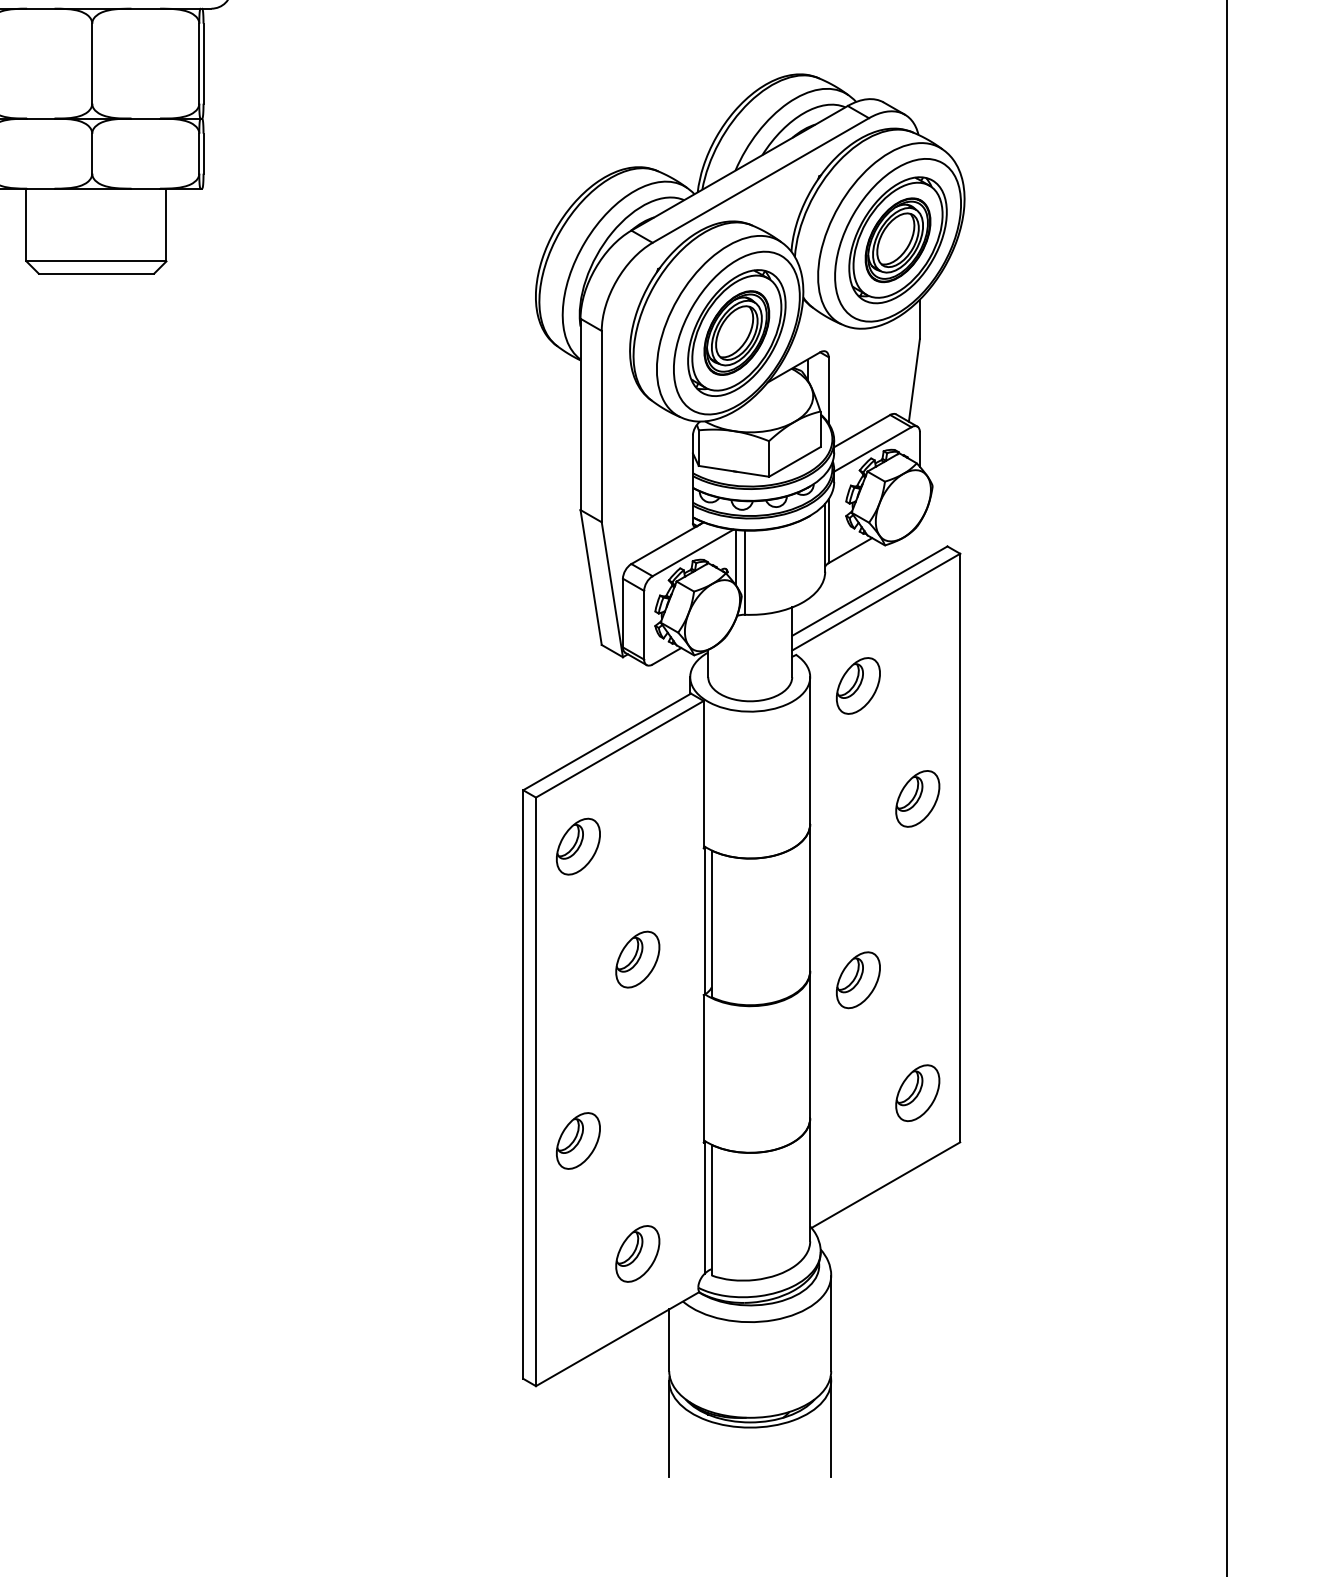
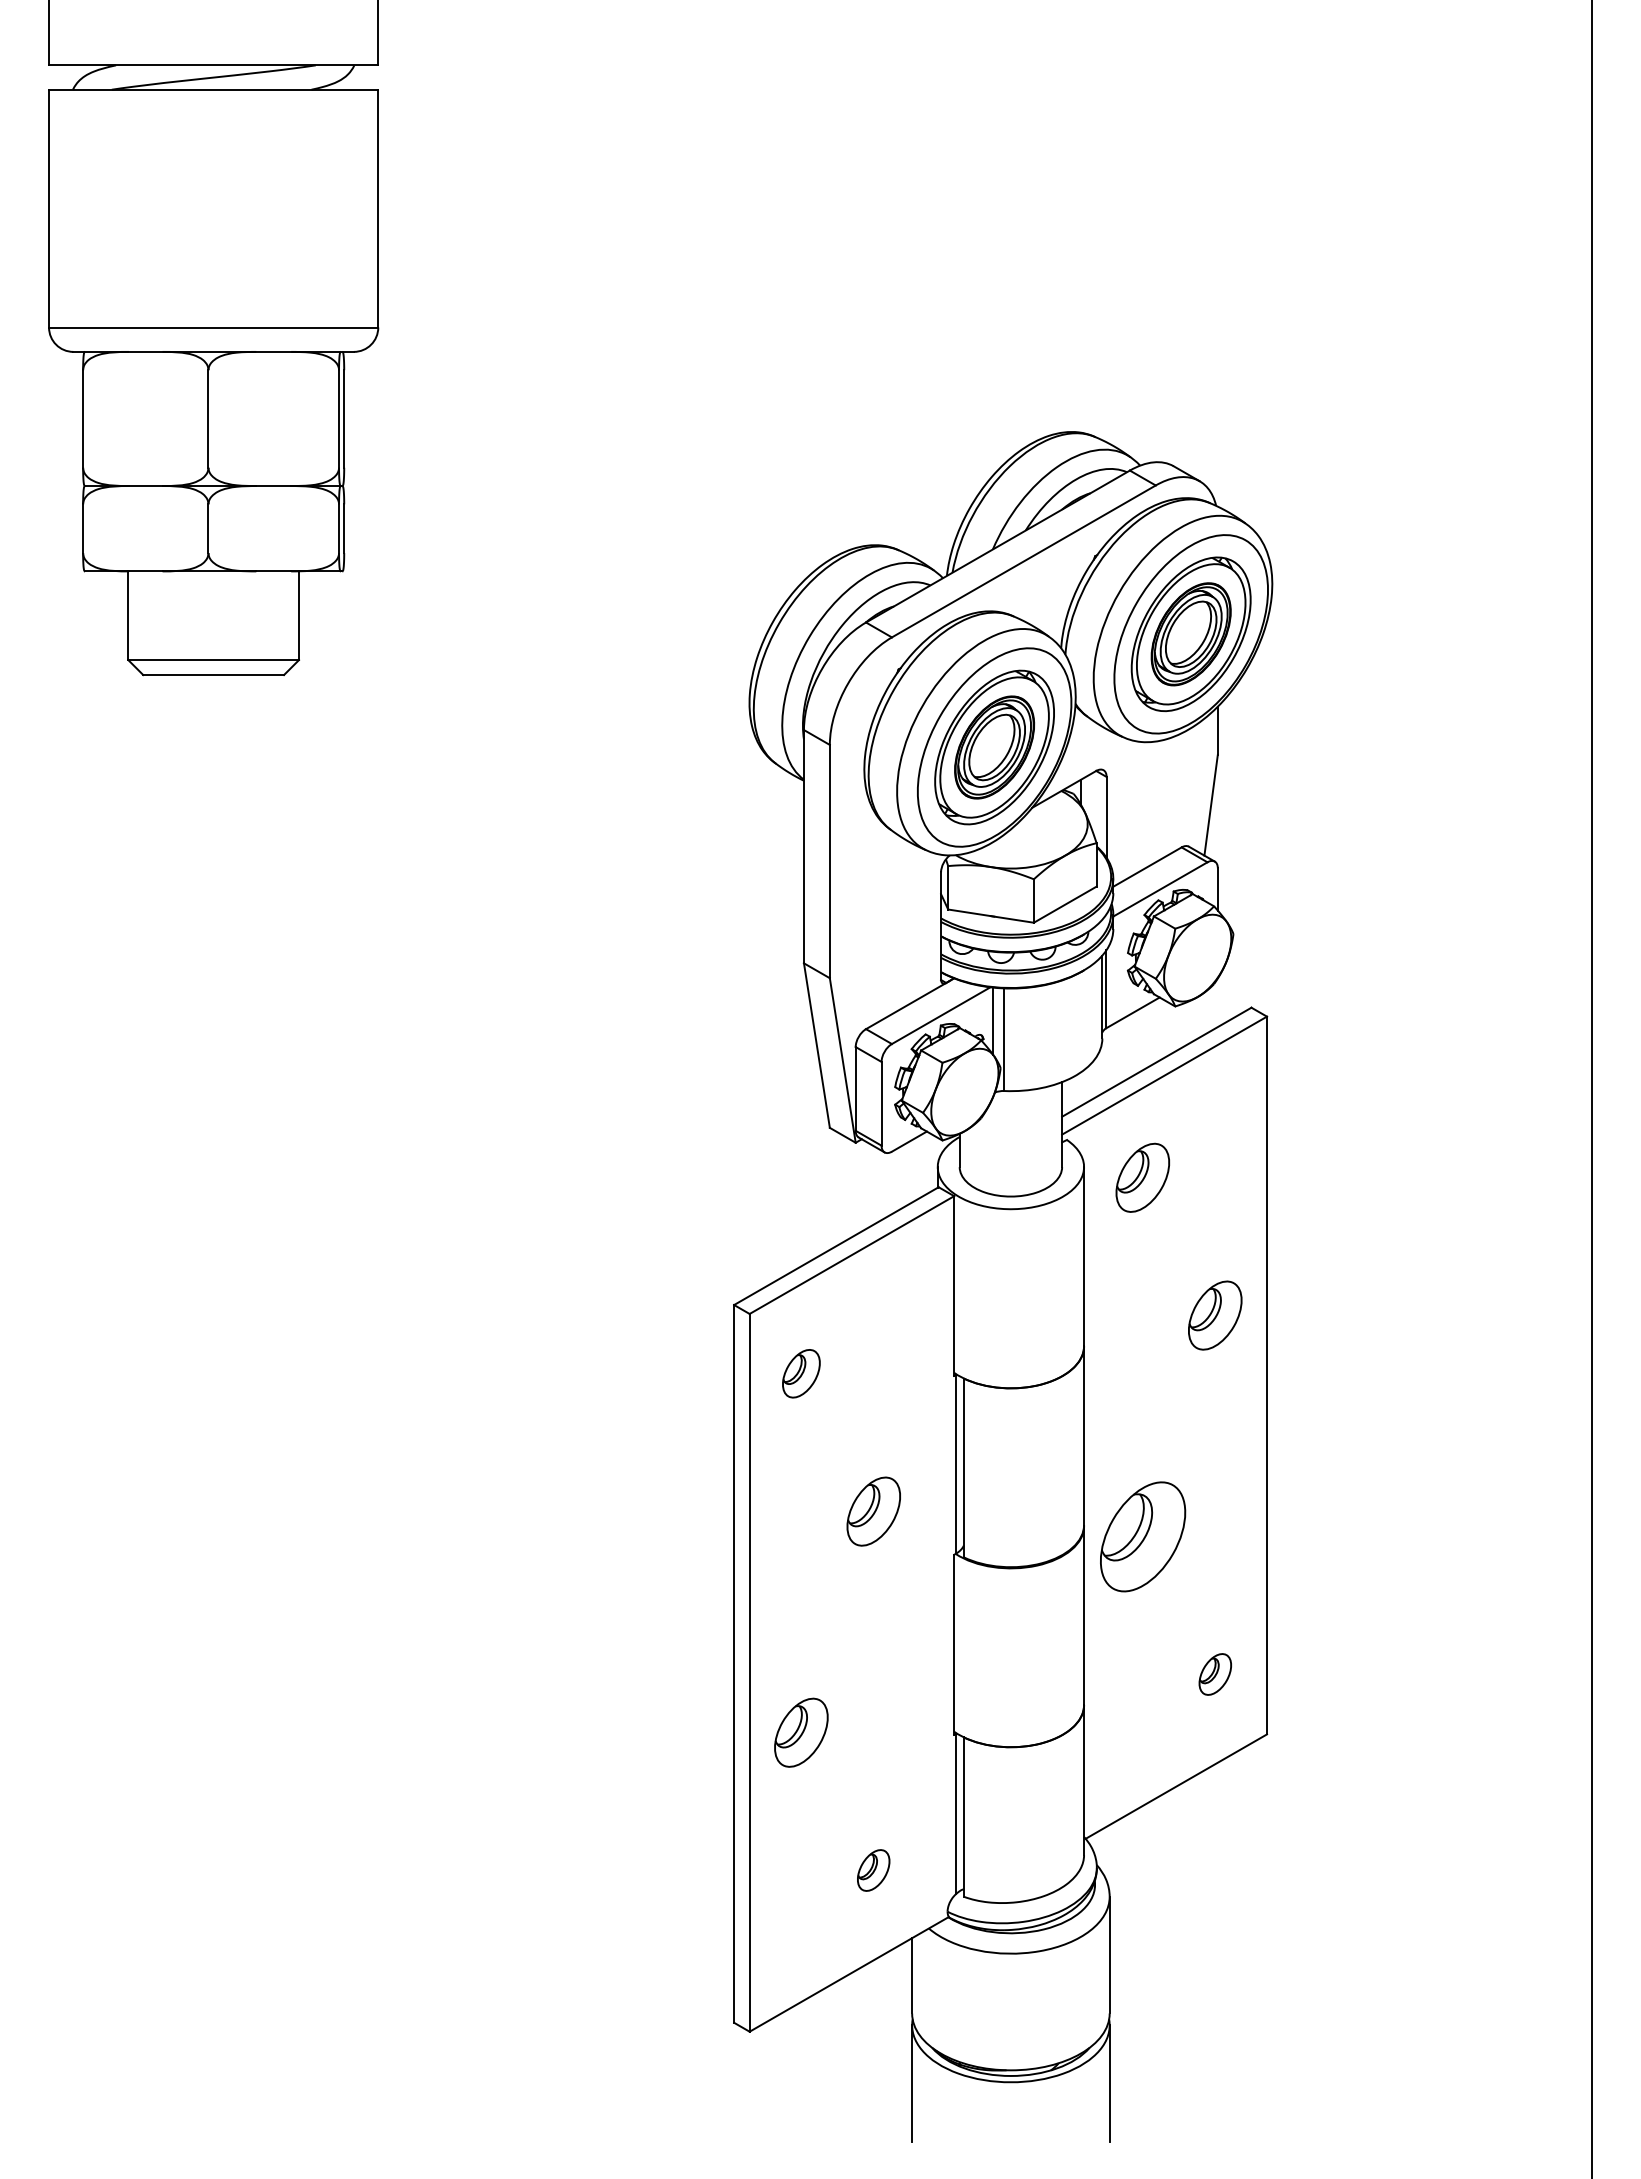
part: (578, 846) -> (801, 1373), size x0.7
part: (858, 980) -> (1142, 1536), size x1.6
part: (917, 1093) -> (1215, 1674), size x0.6
part: (637, 1253) -> (873, 1870), size x0.6

